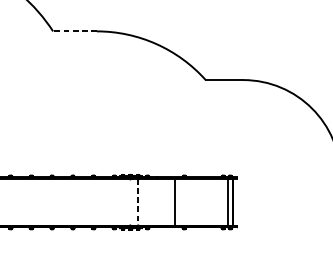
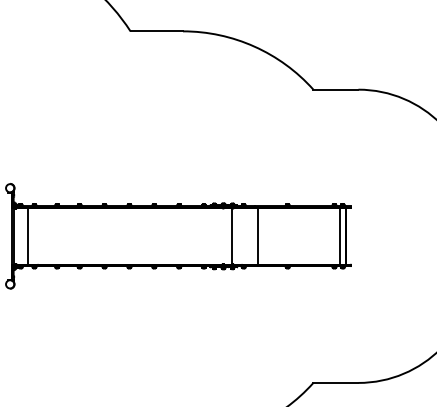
line: (74, 31) -> (156, 31), dashed -> solid
line: (137, 202) -> (231, 236), dashed -> solid
line: (174, 202) -> (258, 236), moved

